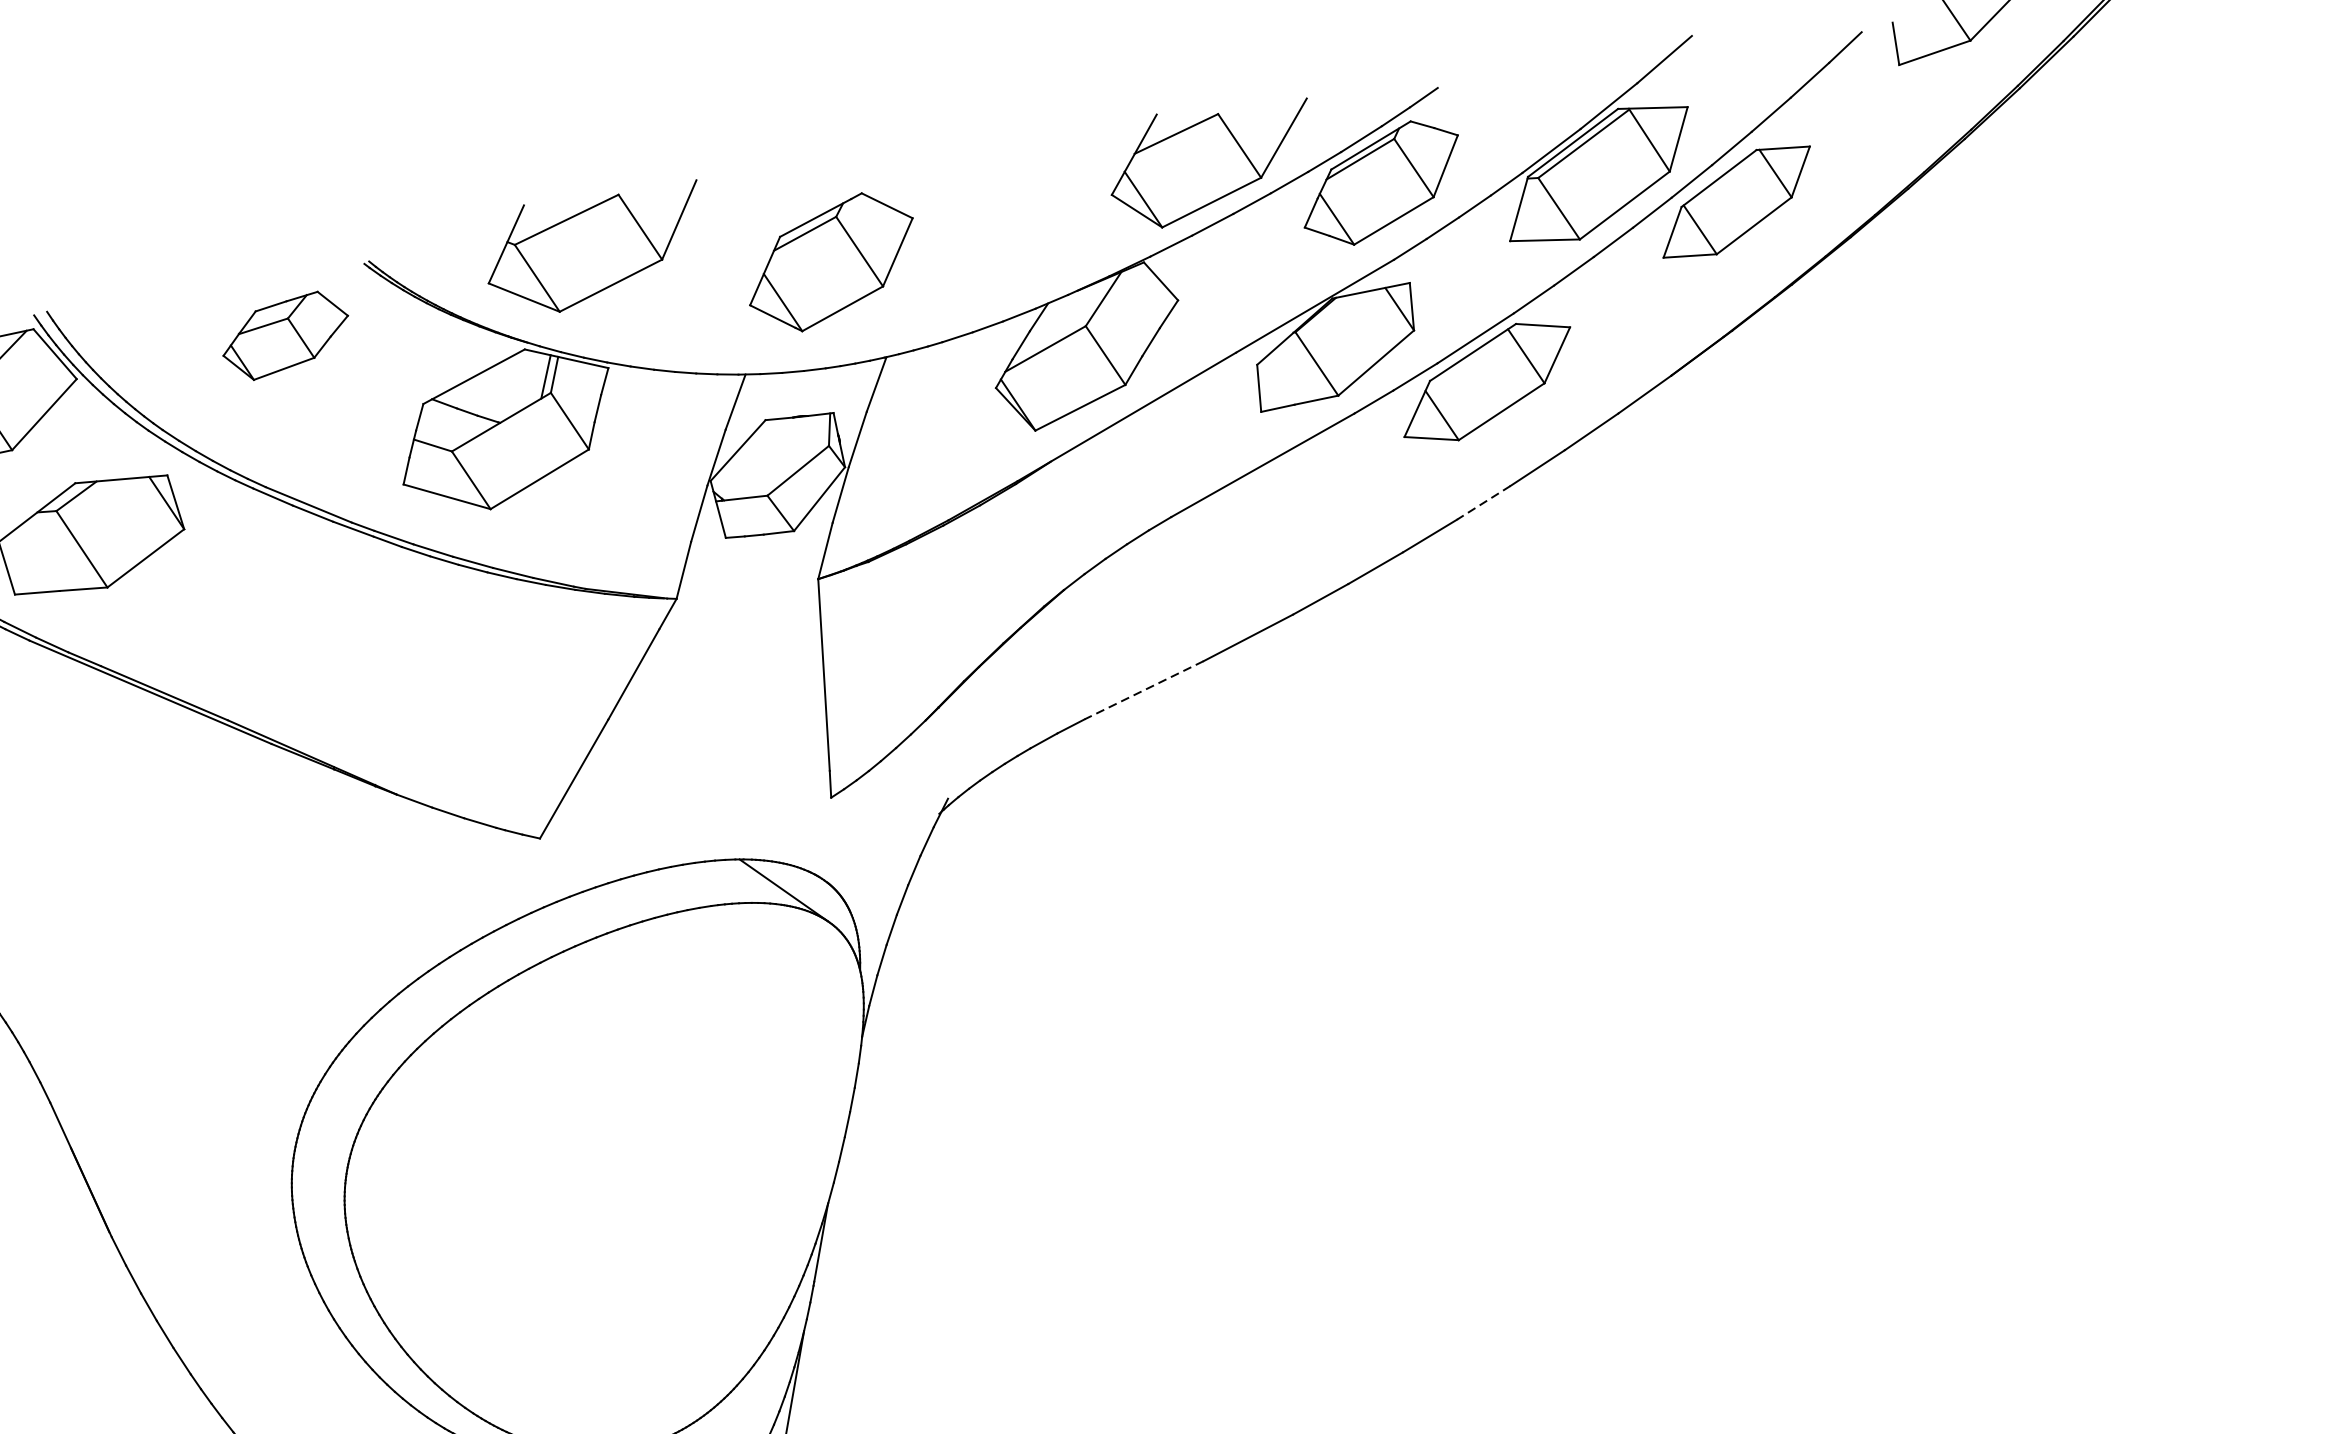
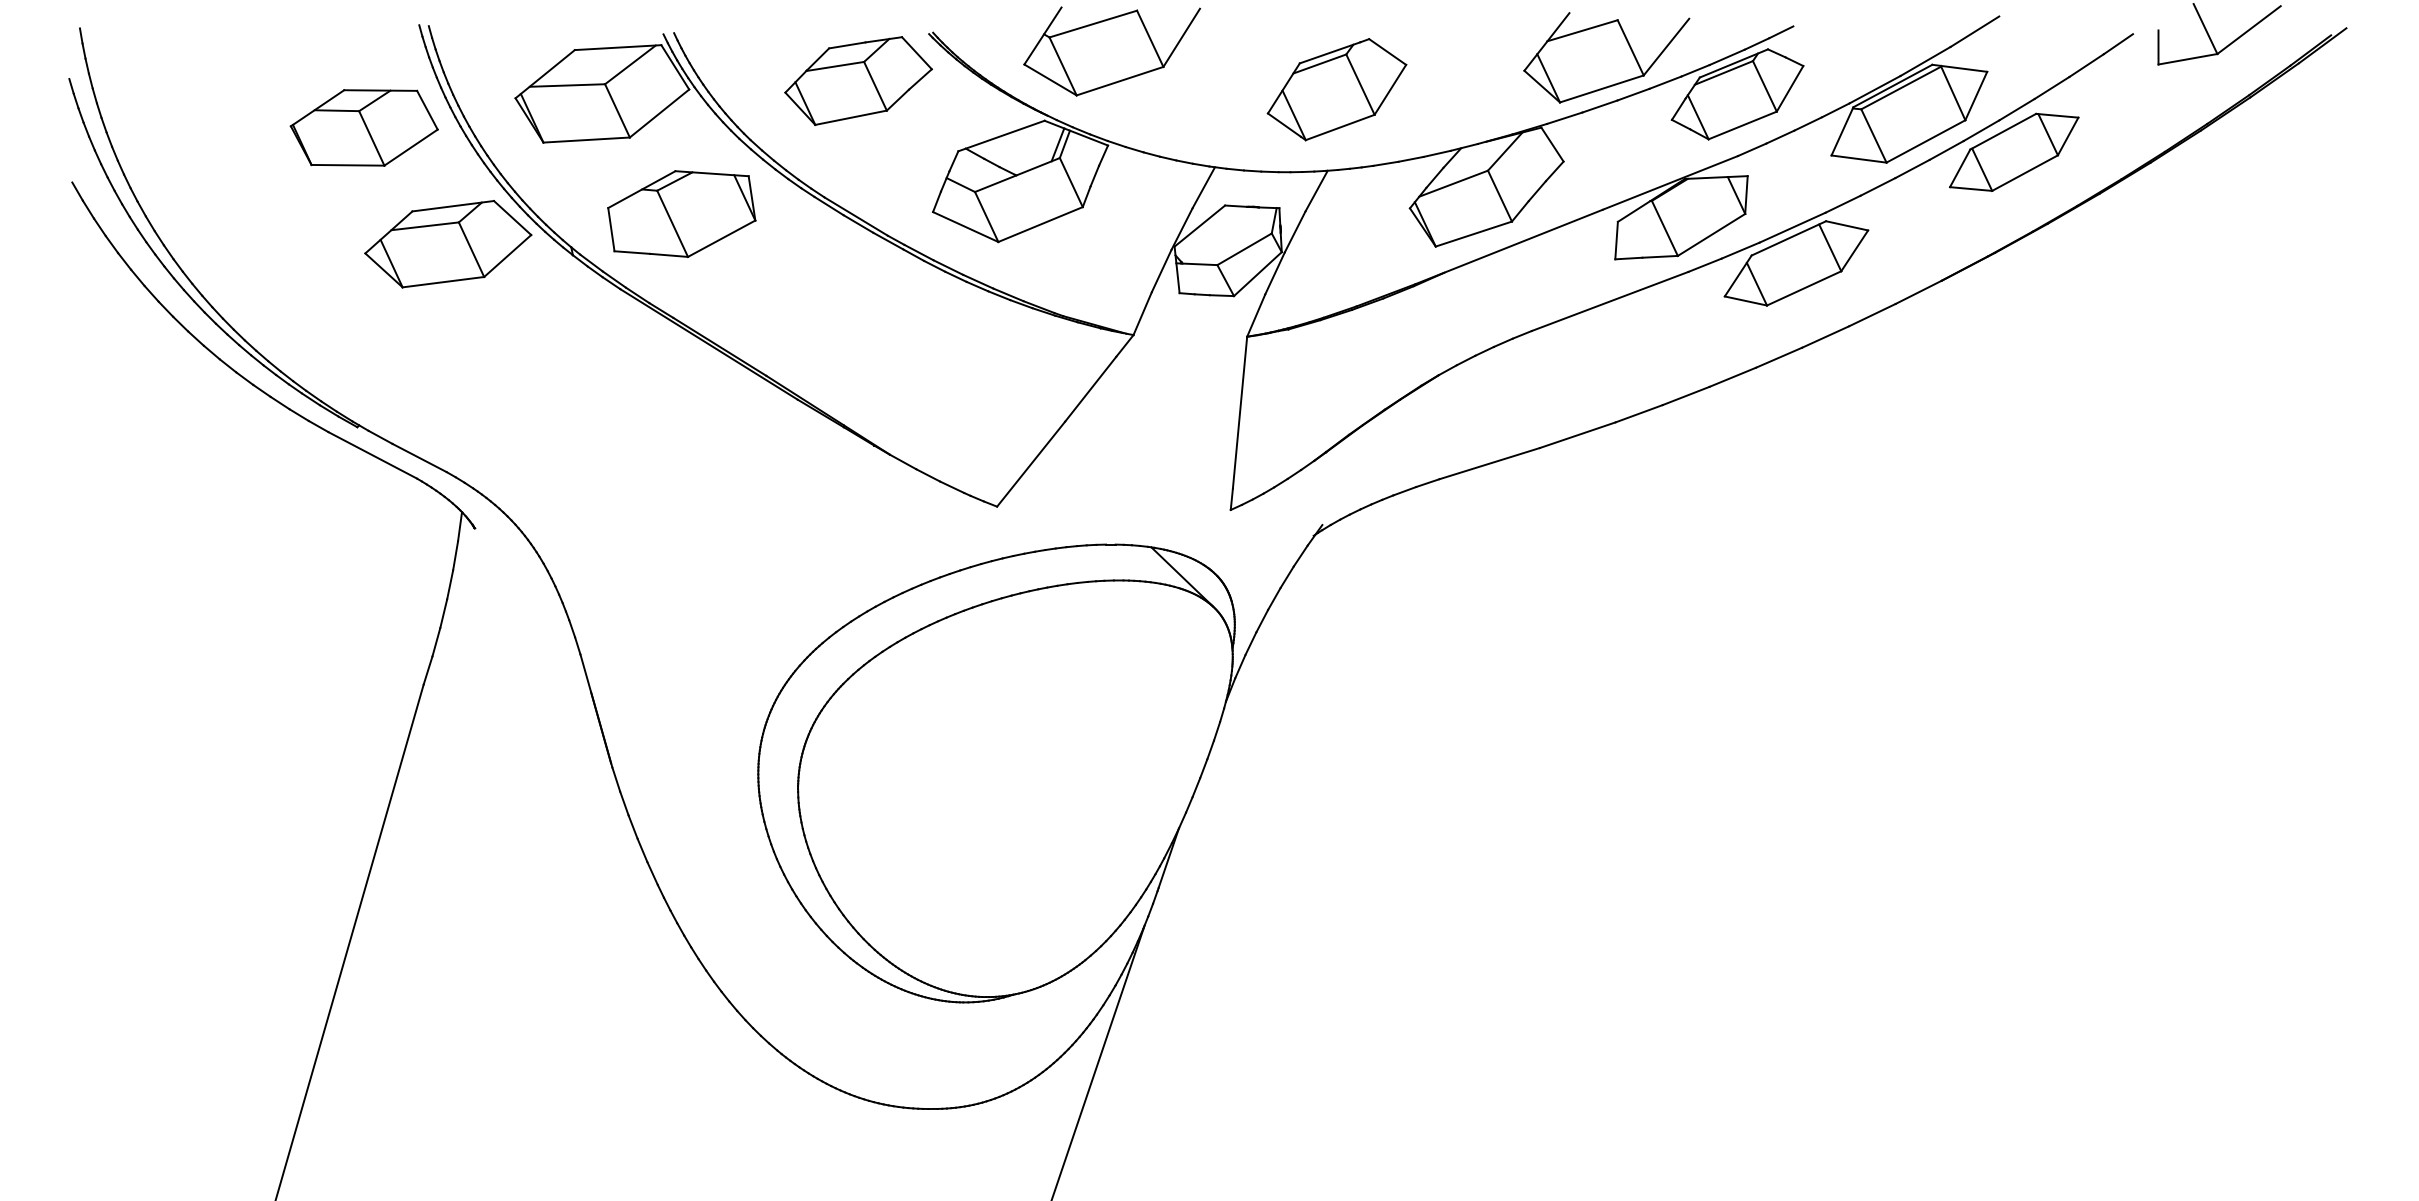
part: (830, 262) -> (1336, 89), moved
part: (285, 335) -> (858, 80), size x1.43
line: (1483, 502) -> (1778, 357), dashed -> solid
line: (1144, 690) -> (1489, 463), dashed -> solid

